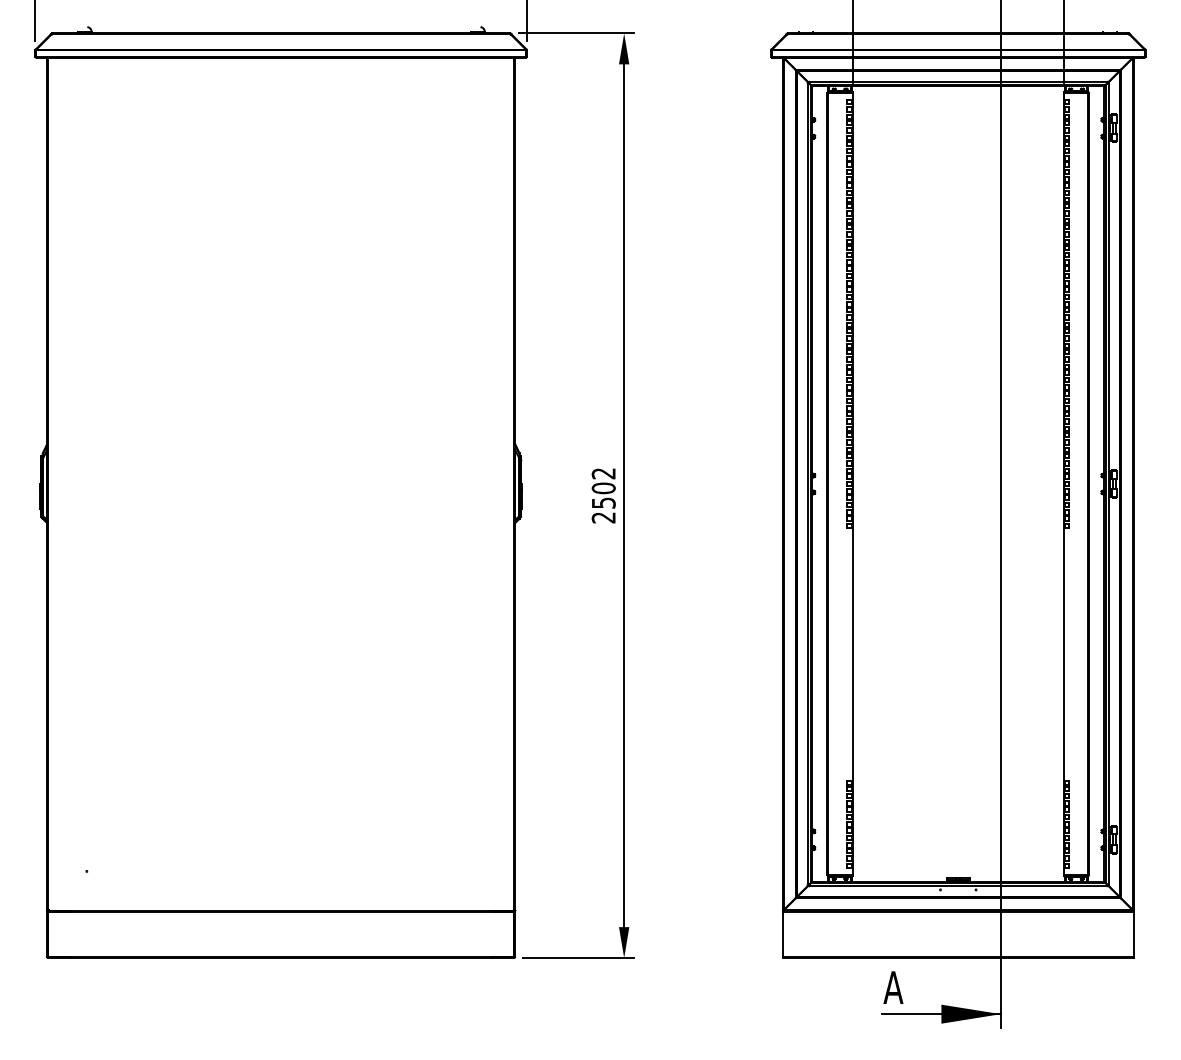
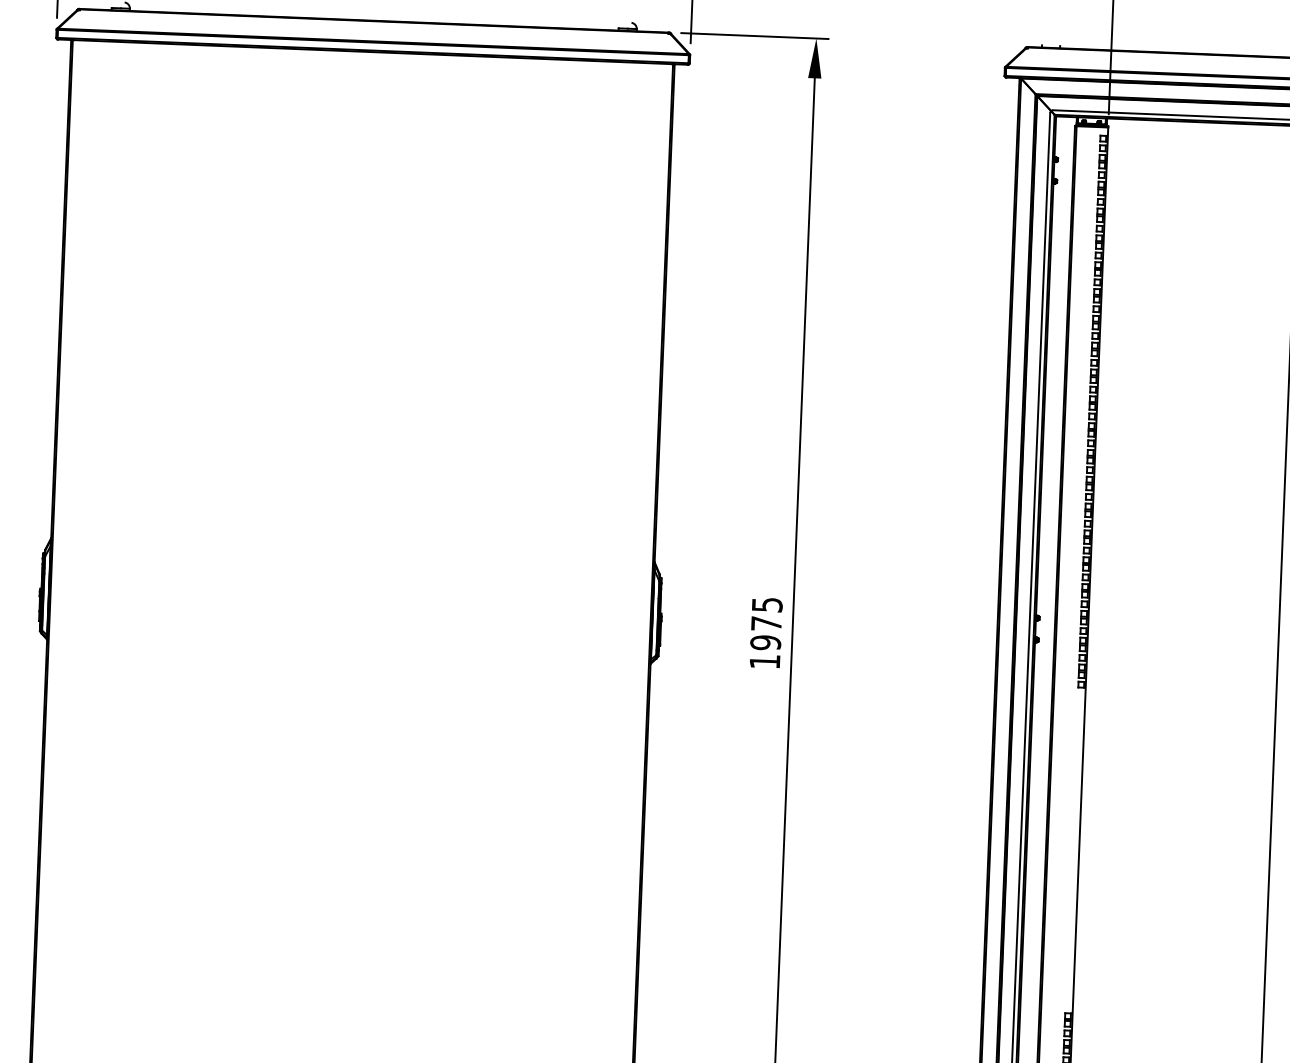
text: (603, 495) -> (765, 632), 2502 -> 1975

